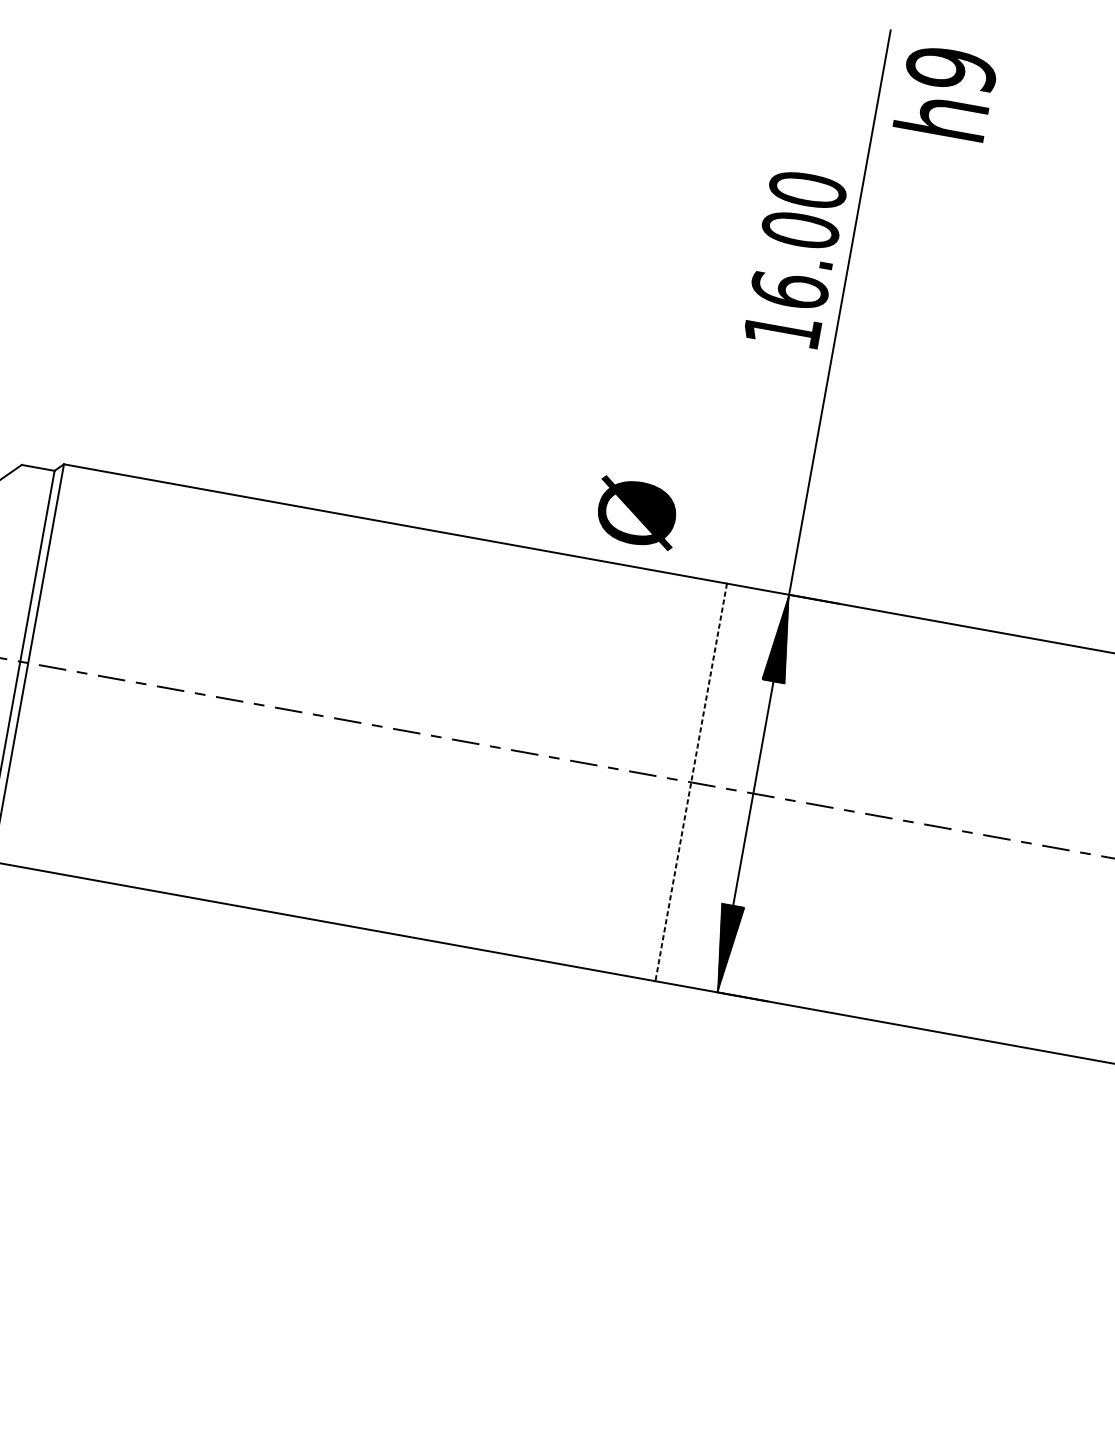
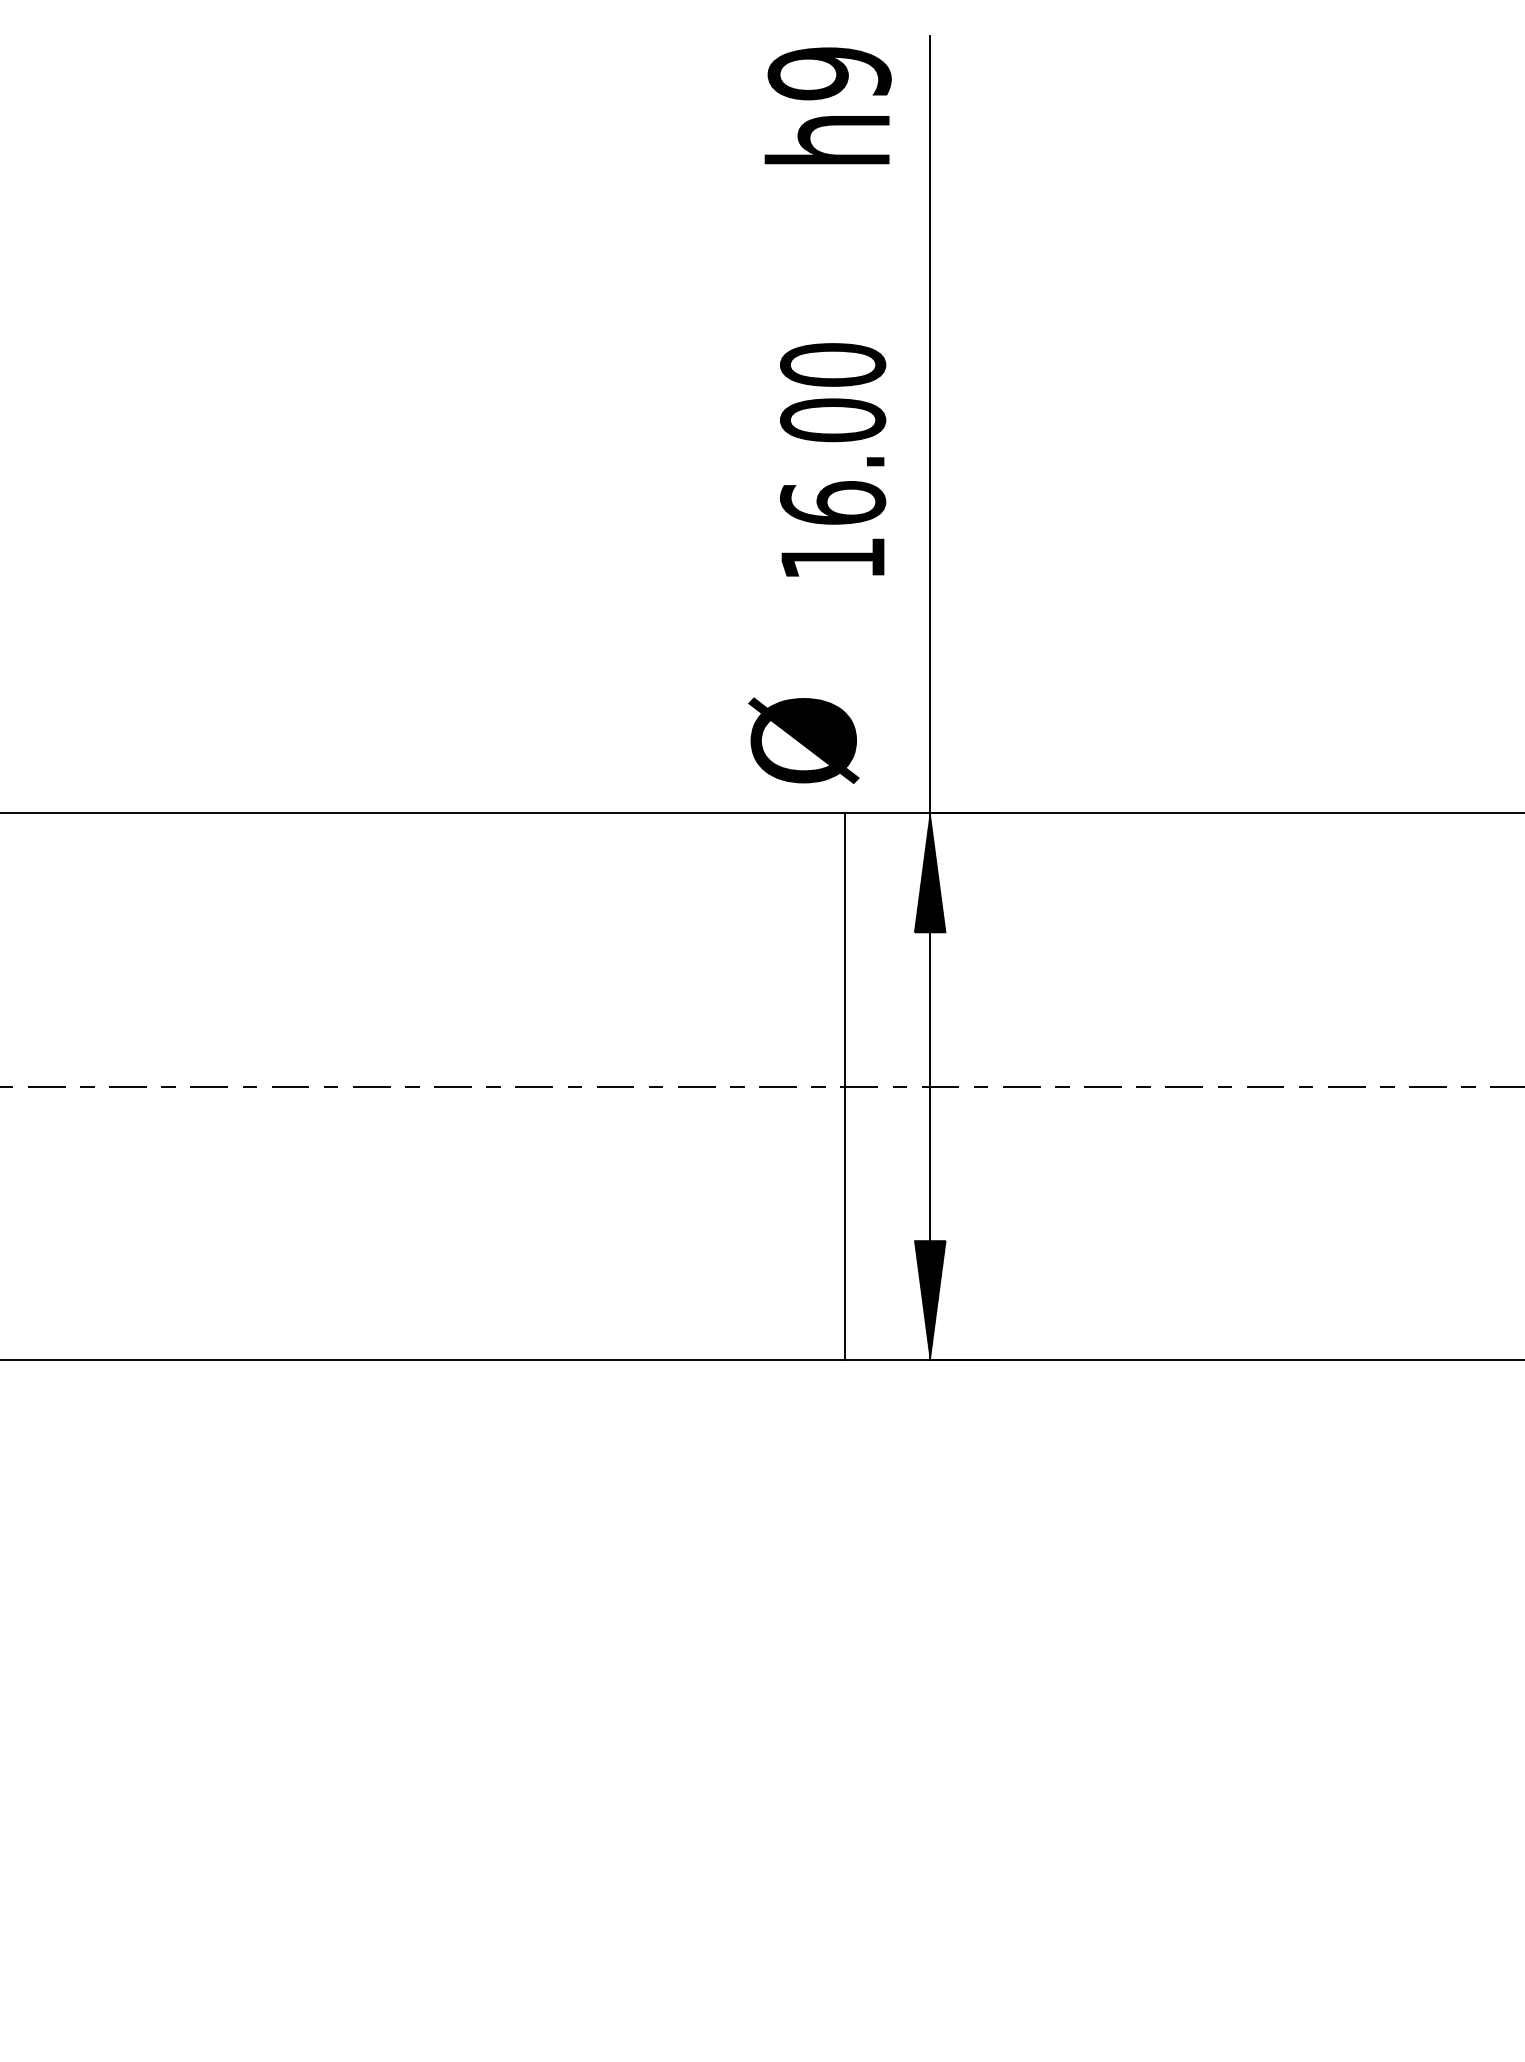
text: (945, 92) -> (827, 105), moved
text: (795, 258) -> (833, 459), moved
text: (636, 512) -> (803, 740), moved
line: (691, 782) -> (844, 1086), dashed -> solid

